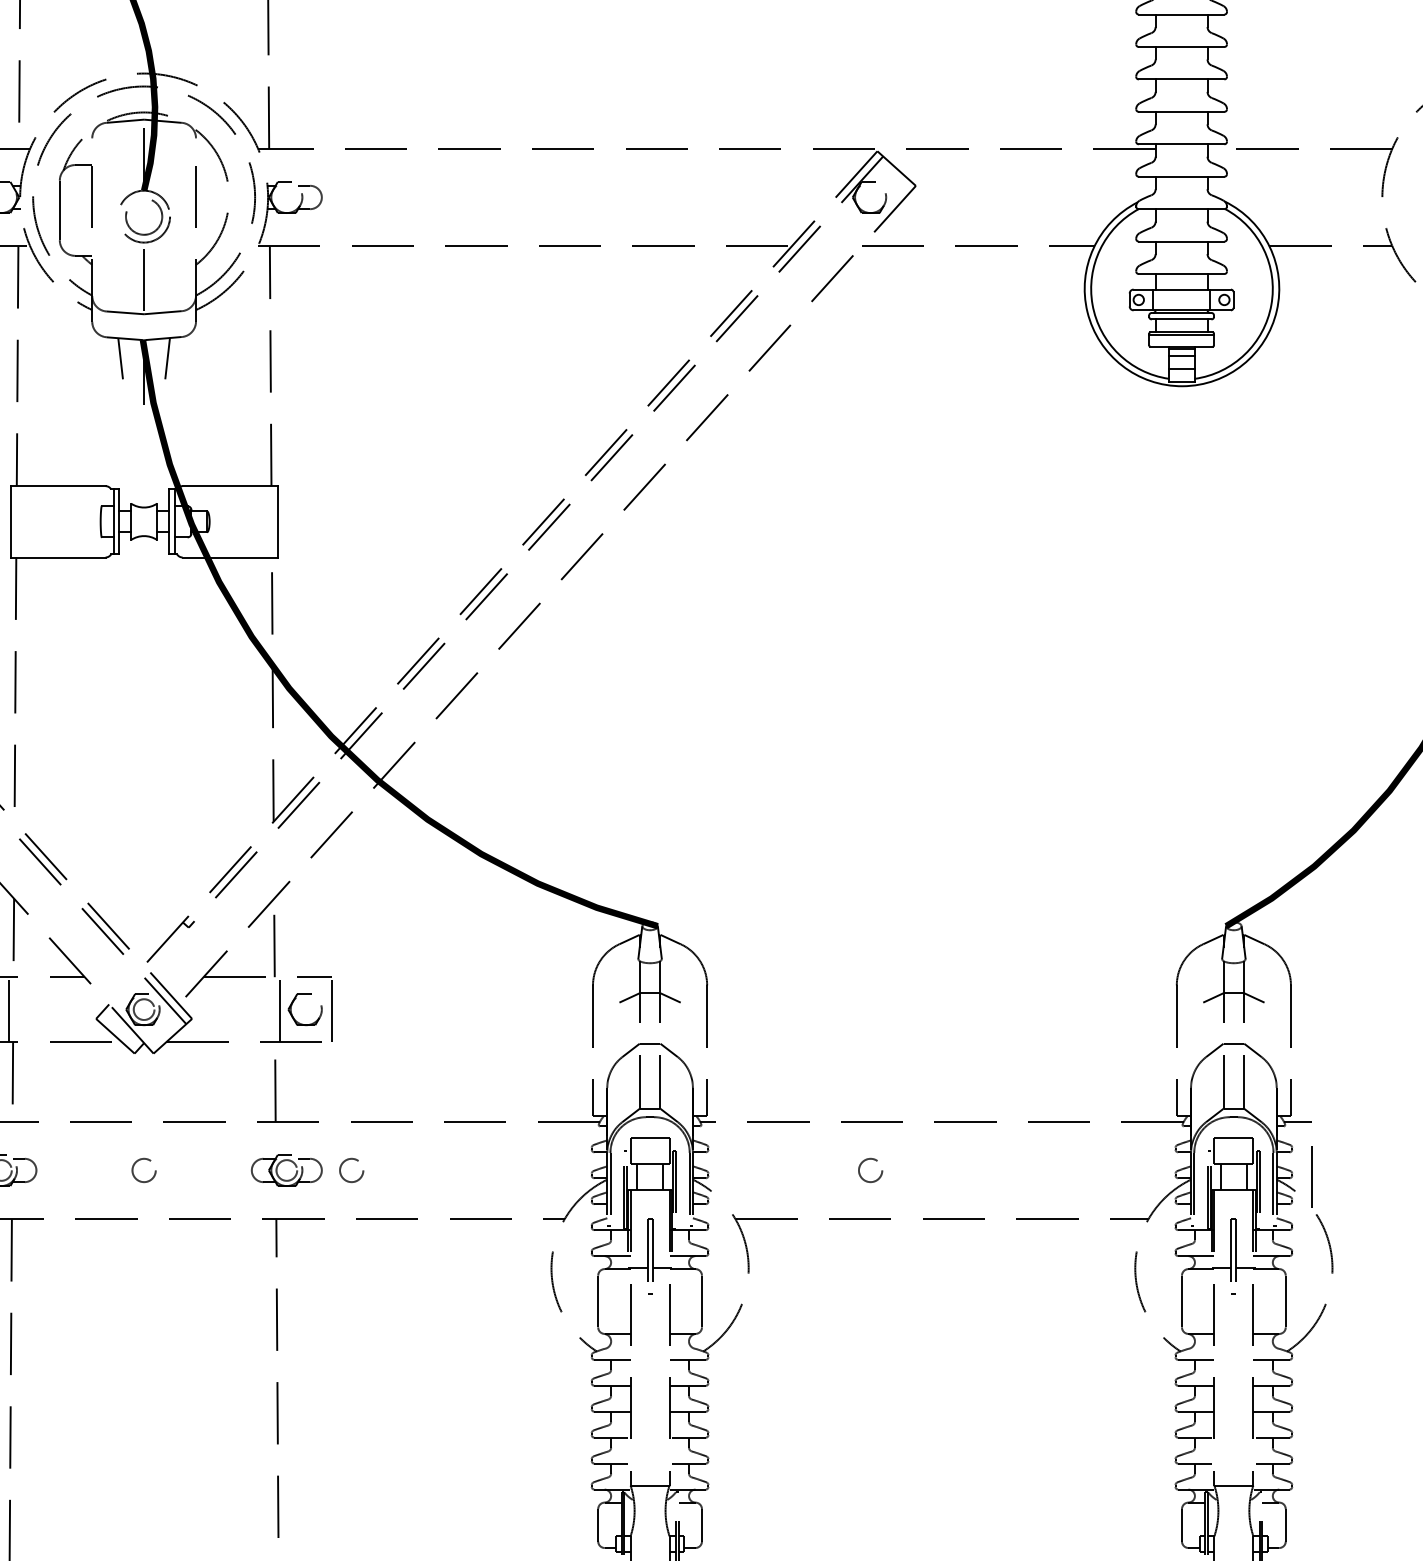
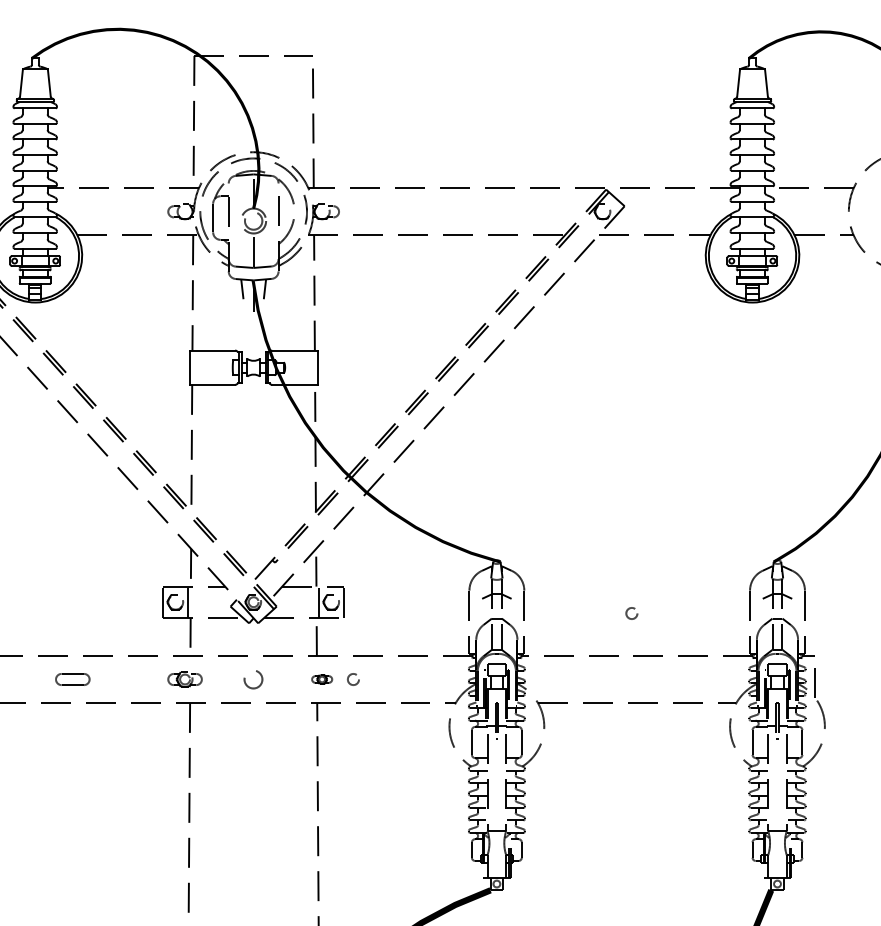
circle: (143, 1170) -> (253, 679), size x1.6
part: (285, 1170) -> (321, 679), size x0.6
circle: (869, 1170) -> (631, 613), moved

